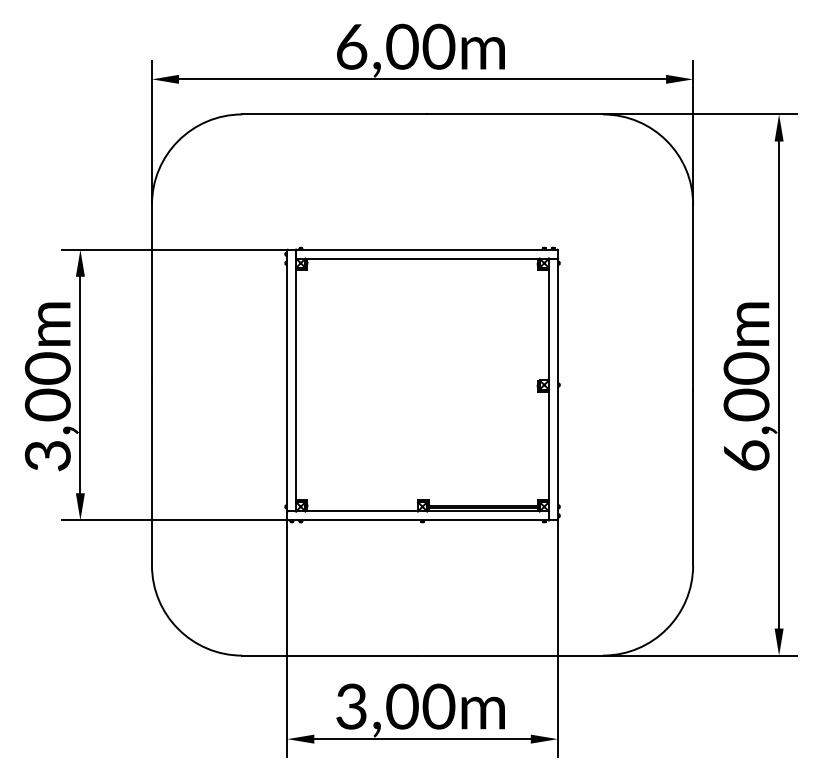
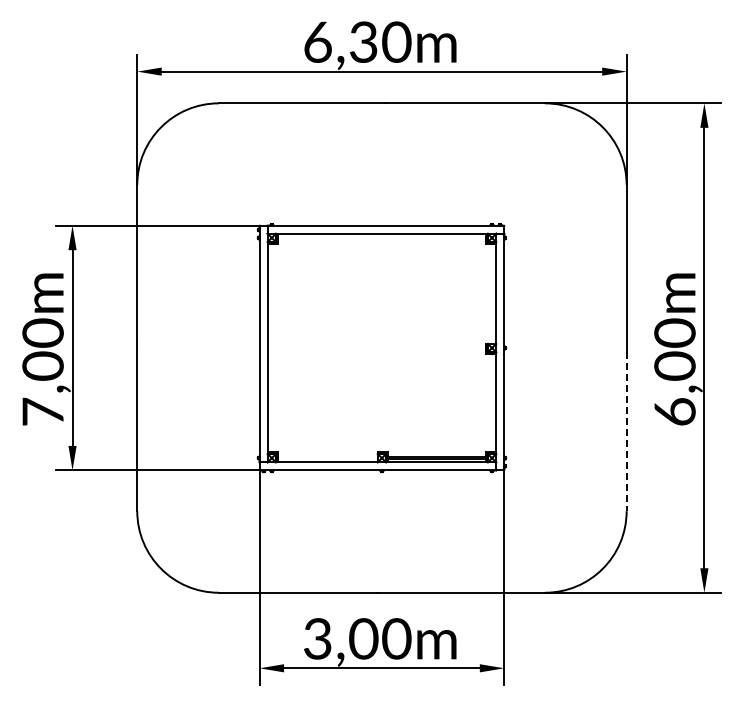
text: (402, 46) -> (363, 41), 6,00m -> 6,30m
text: (47, 455) -> (42, 411), 3,00m -> 7,00m
line: (692, 477) -> (626, 431), solid -> dashed

